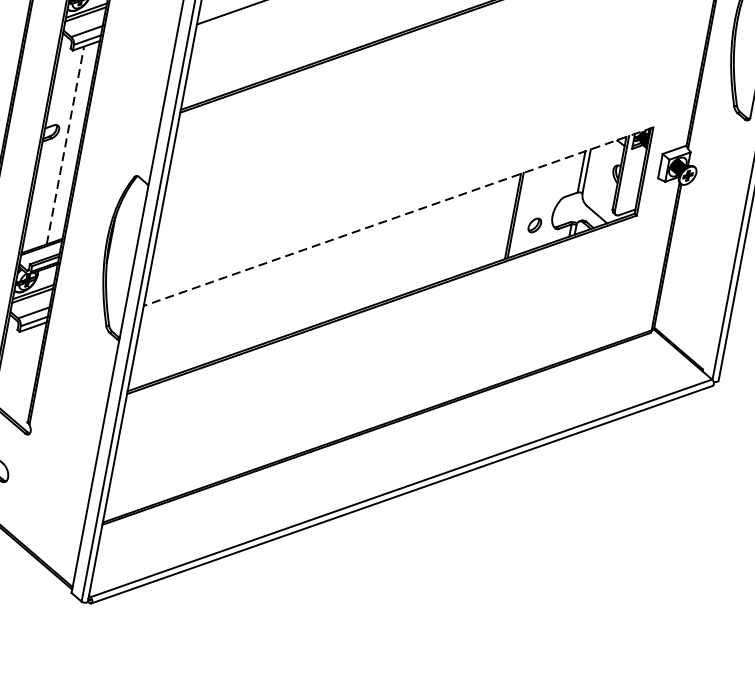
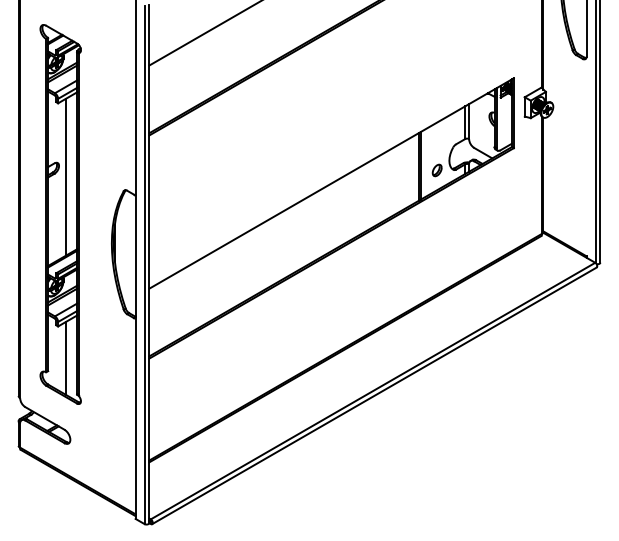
line: (65, 144) -> (66, 176), dashed -> solid
line: (398, 216) -> (331, 183), dashed -> solid
line: (22, 374) -> (66, 358), added

